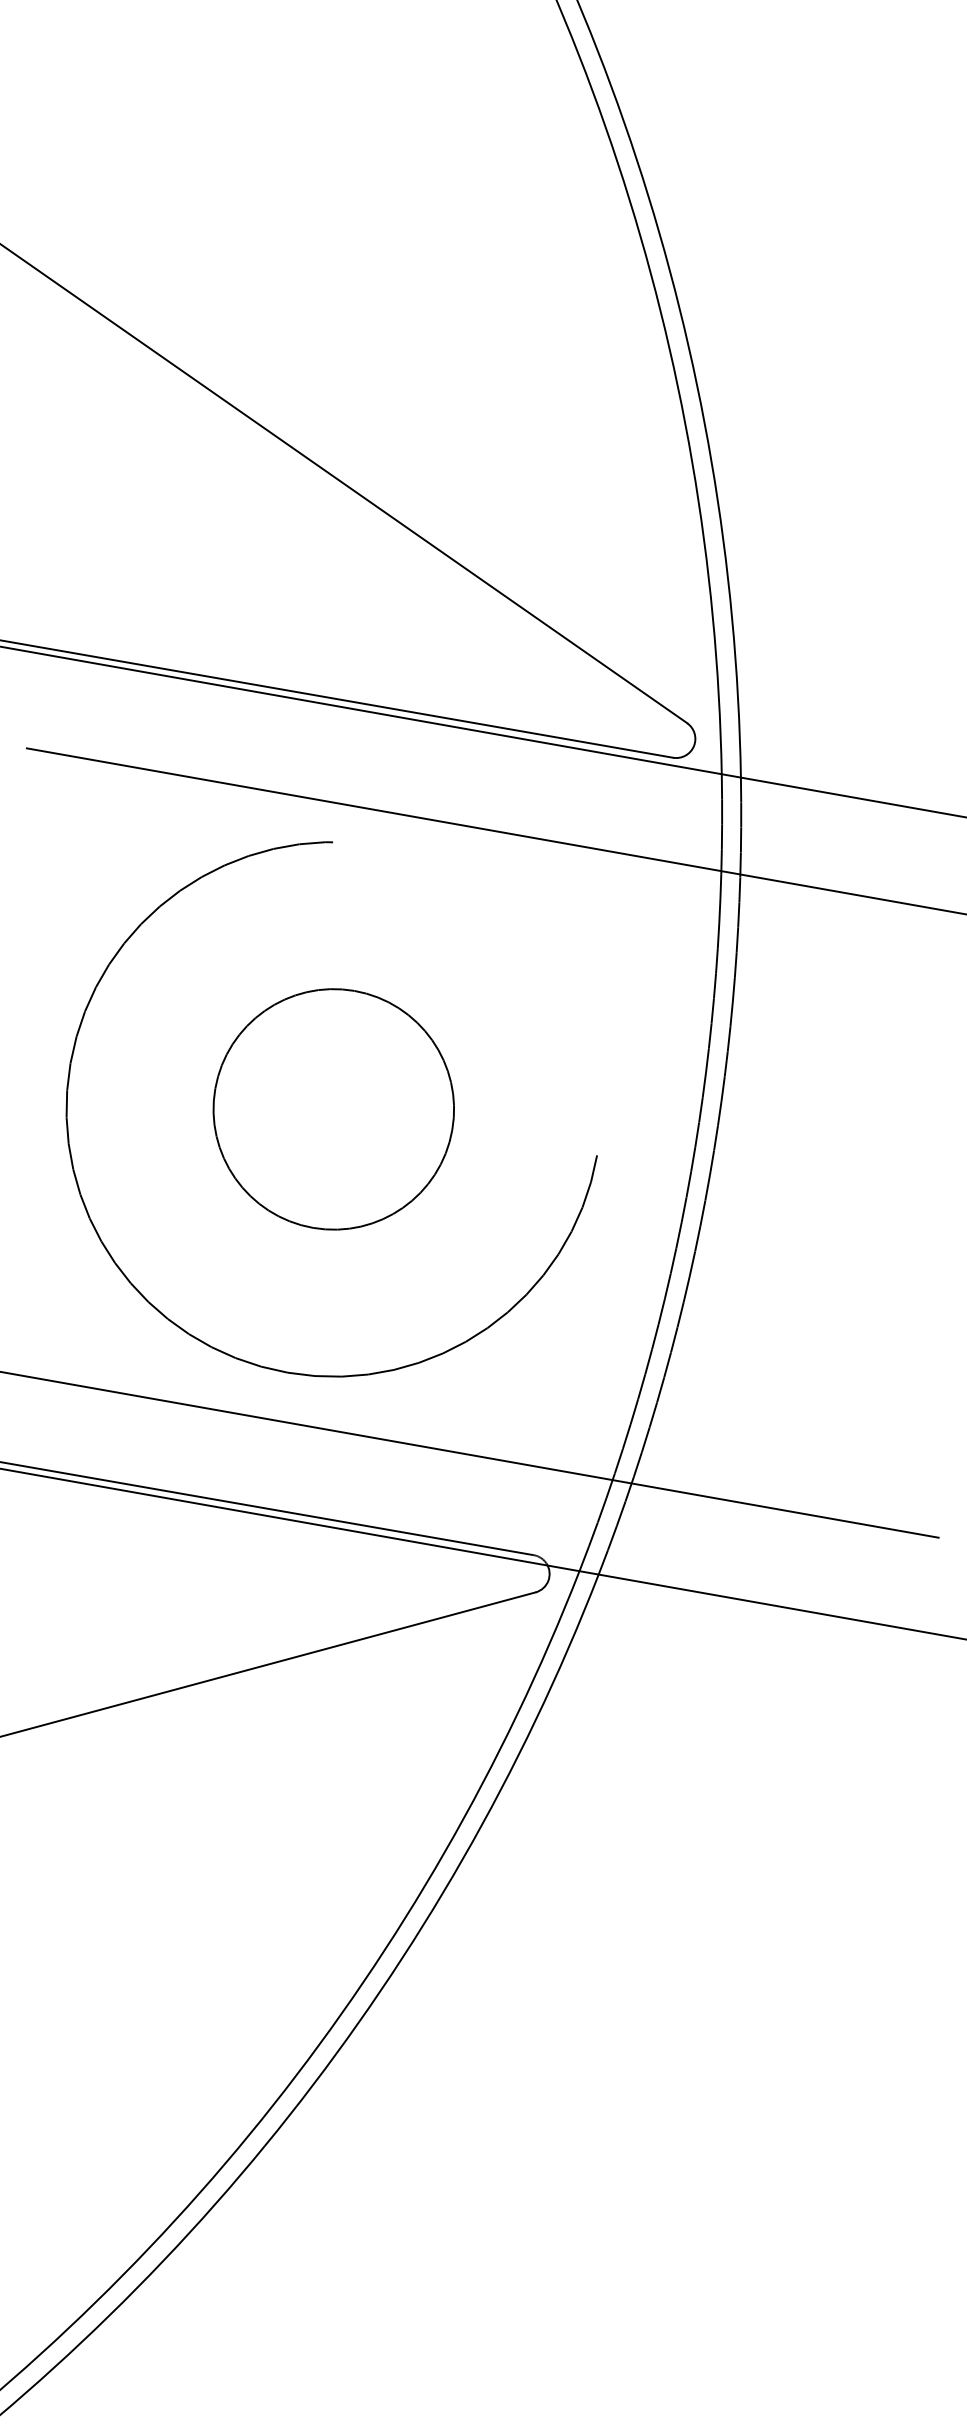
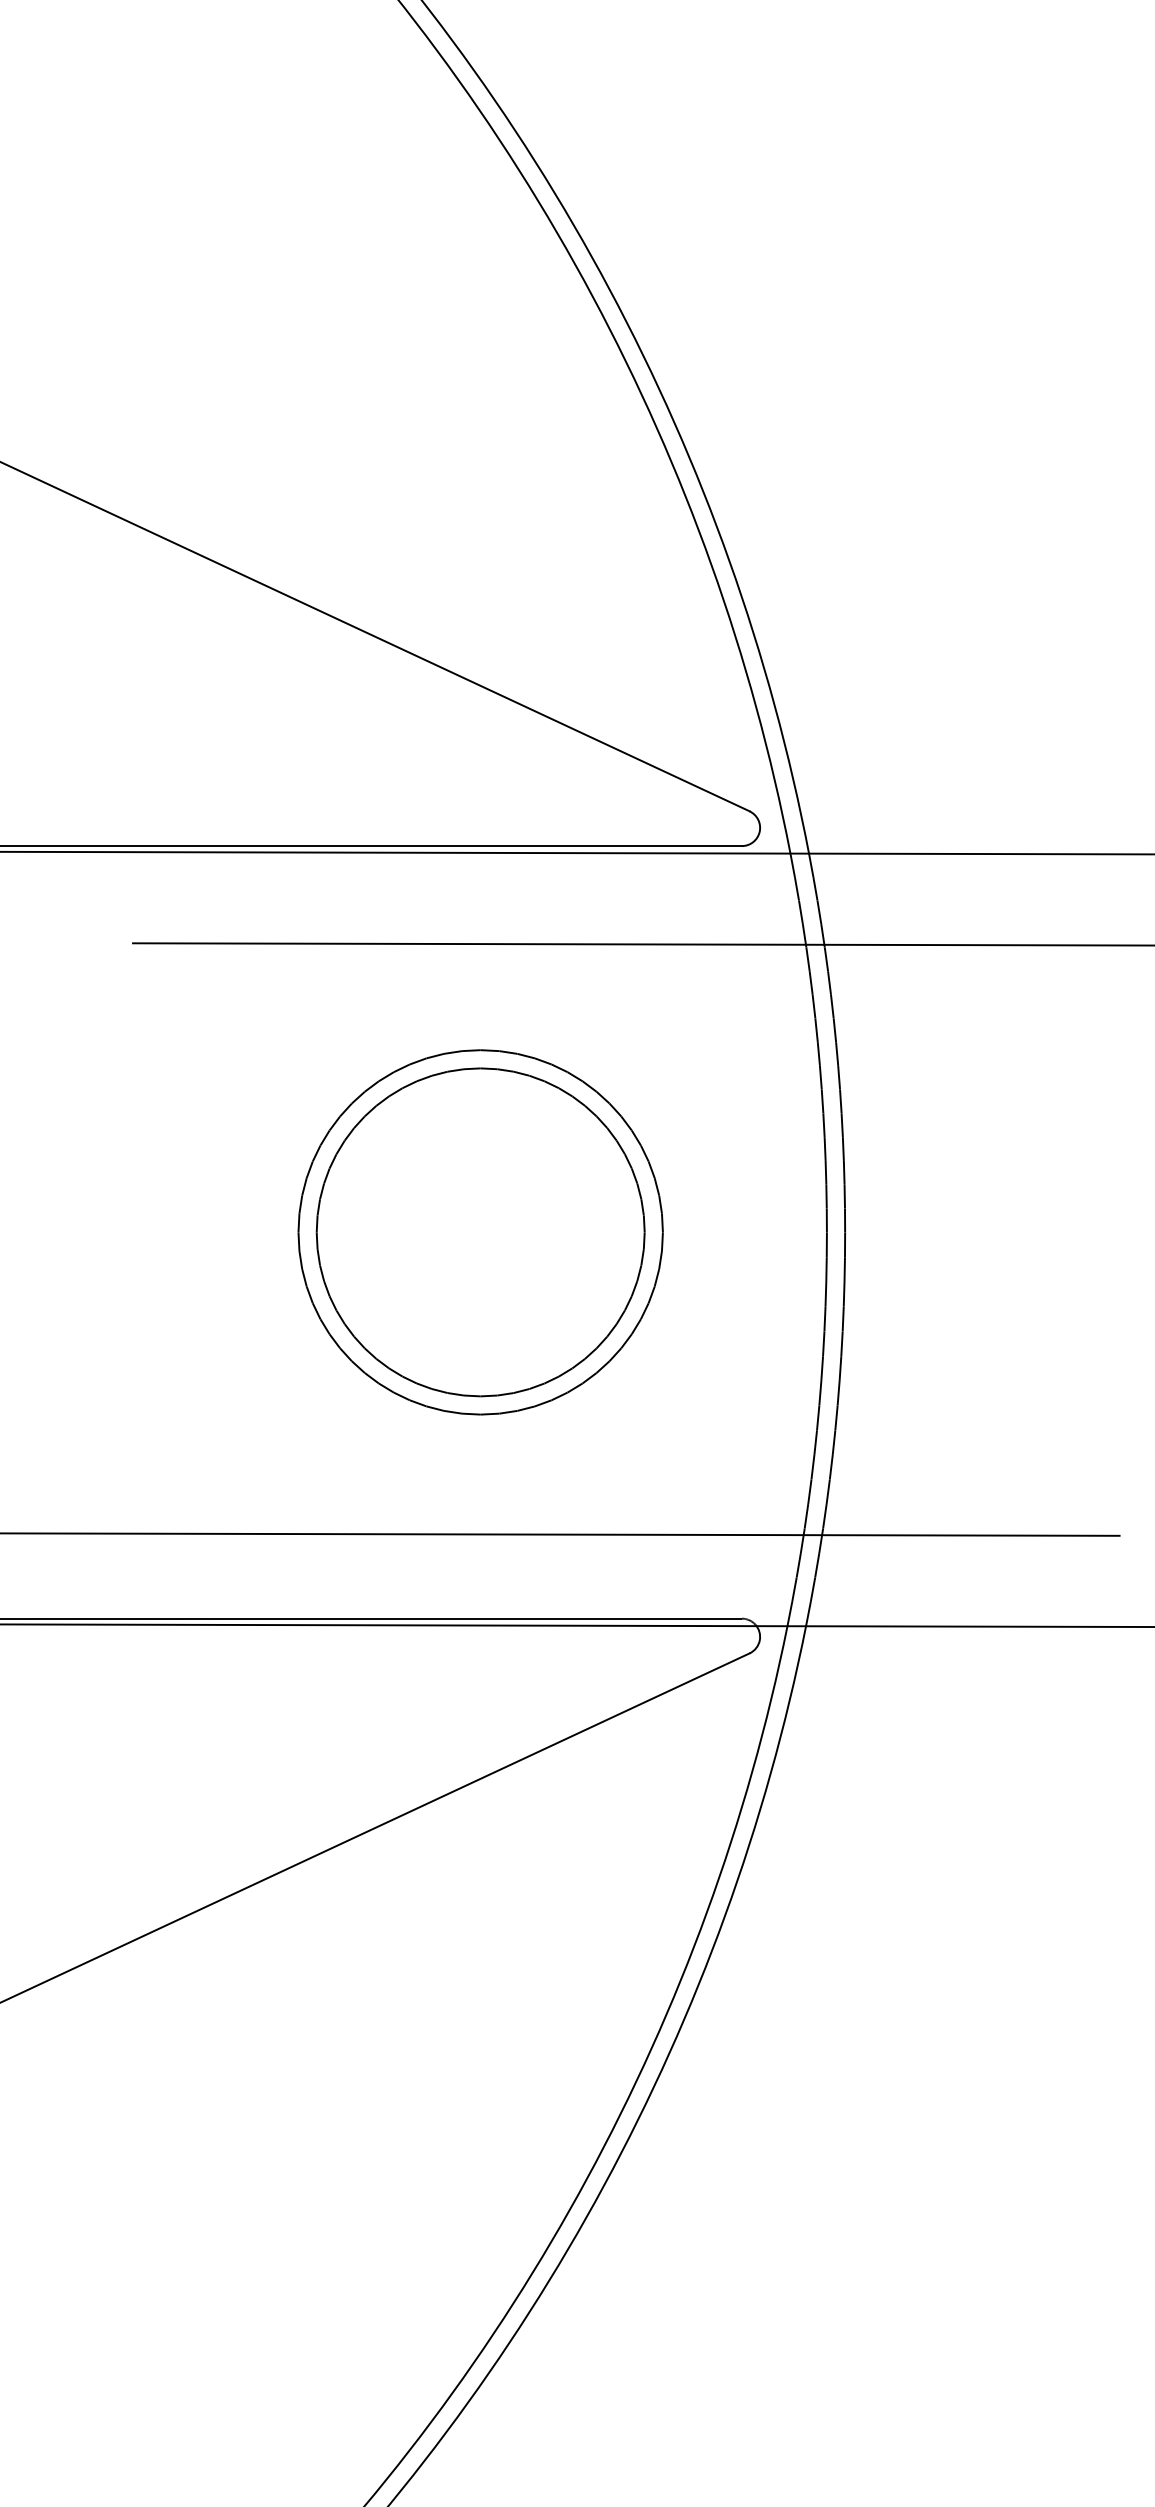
circle: (333, 1109) -> (480, 1232), size x0.71
circle: (333, 1109) -> (480, 1232), size x1.43

